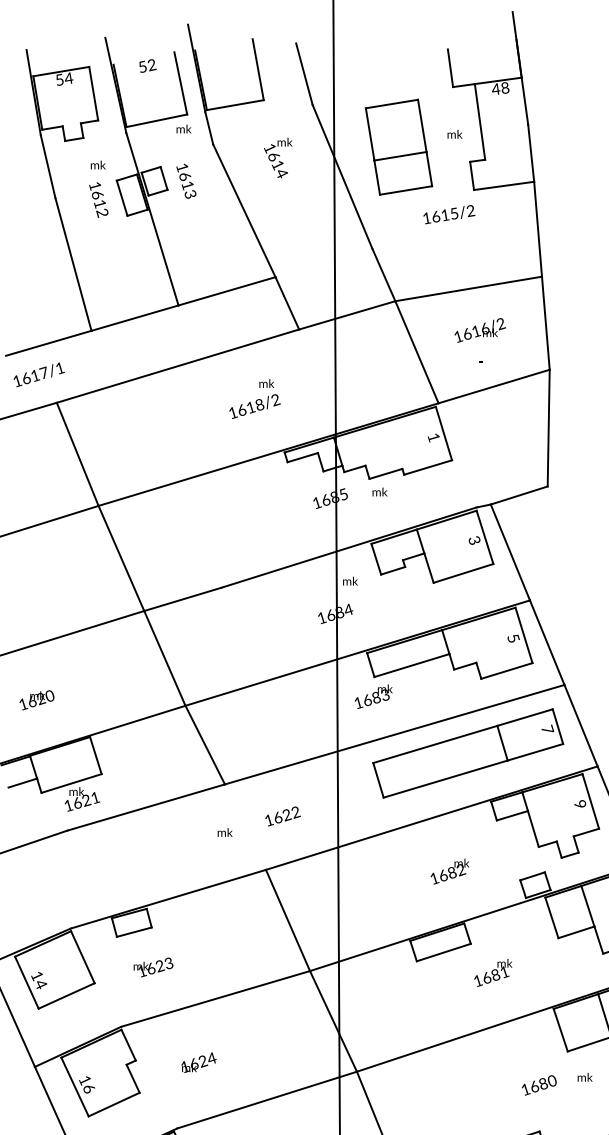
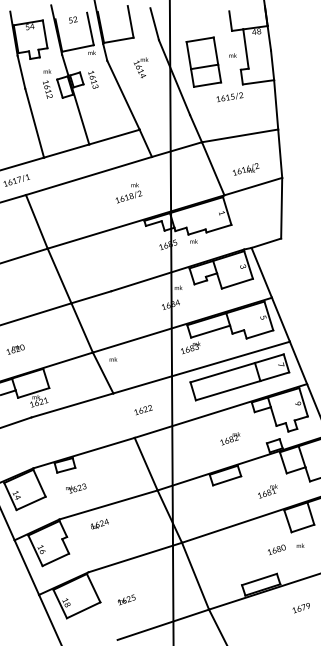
text: (480, 330) -> (246, 169), moved
text: (225, 832) -> (113, 359), moved
text: (492, 973) -> (267, 491), moved
text: (198, 1061) -> (99, 523), moved

